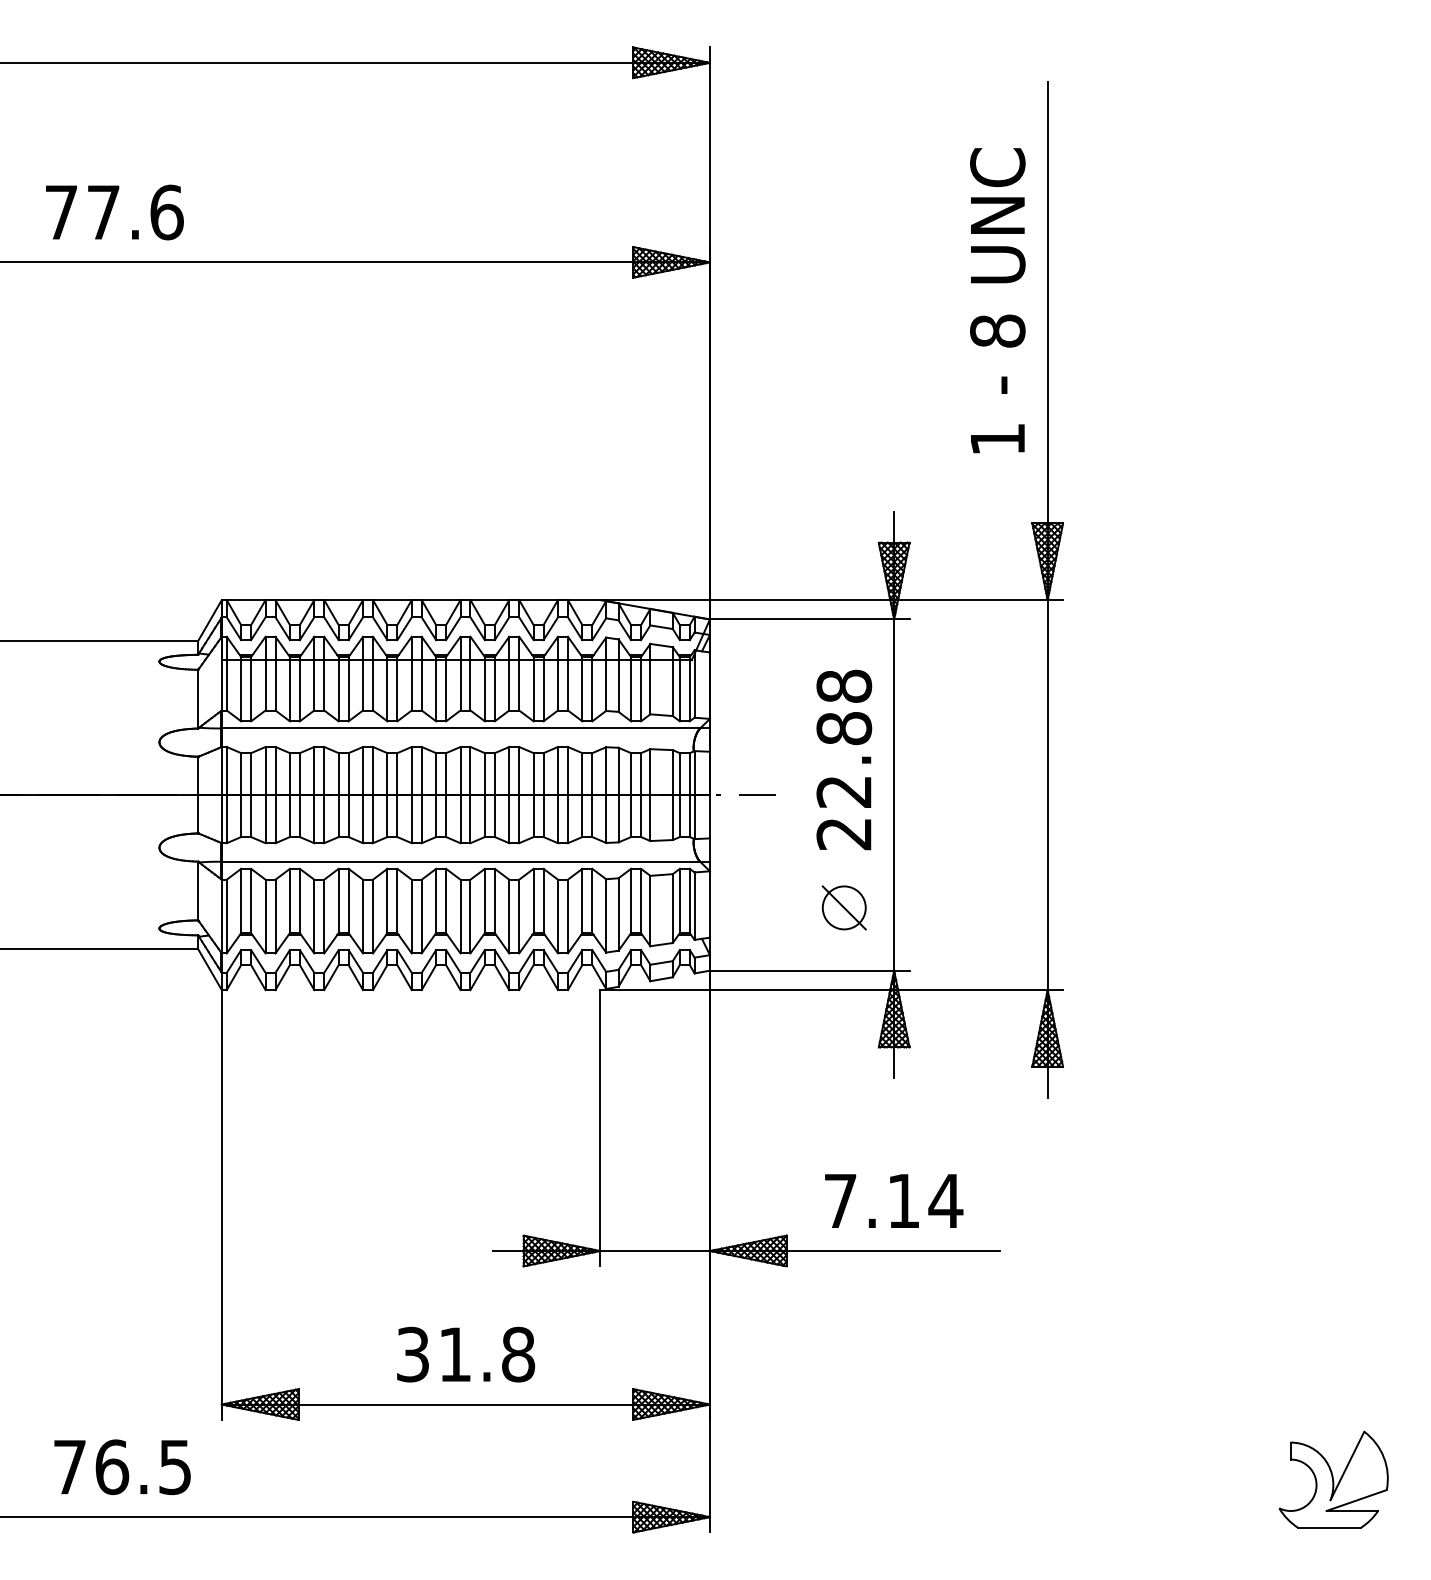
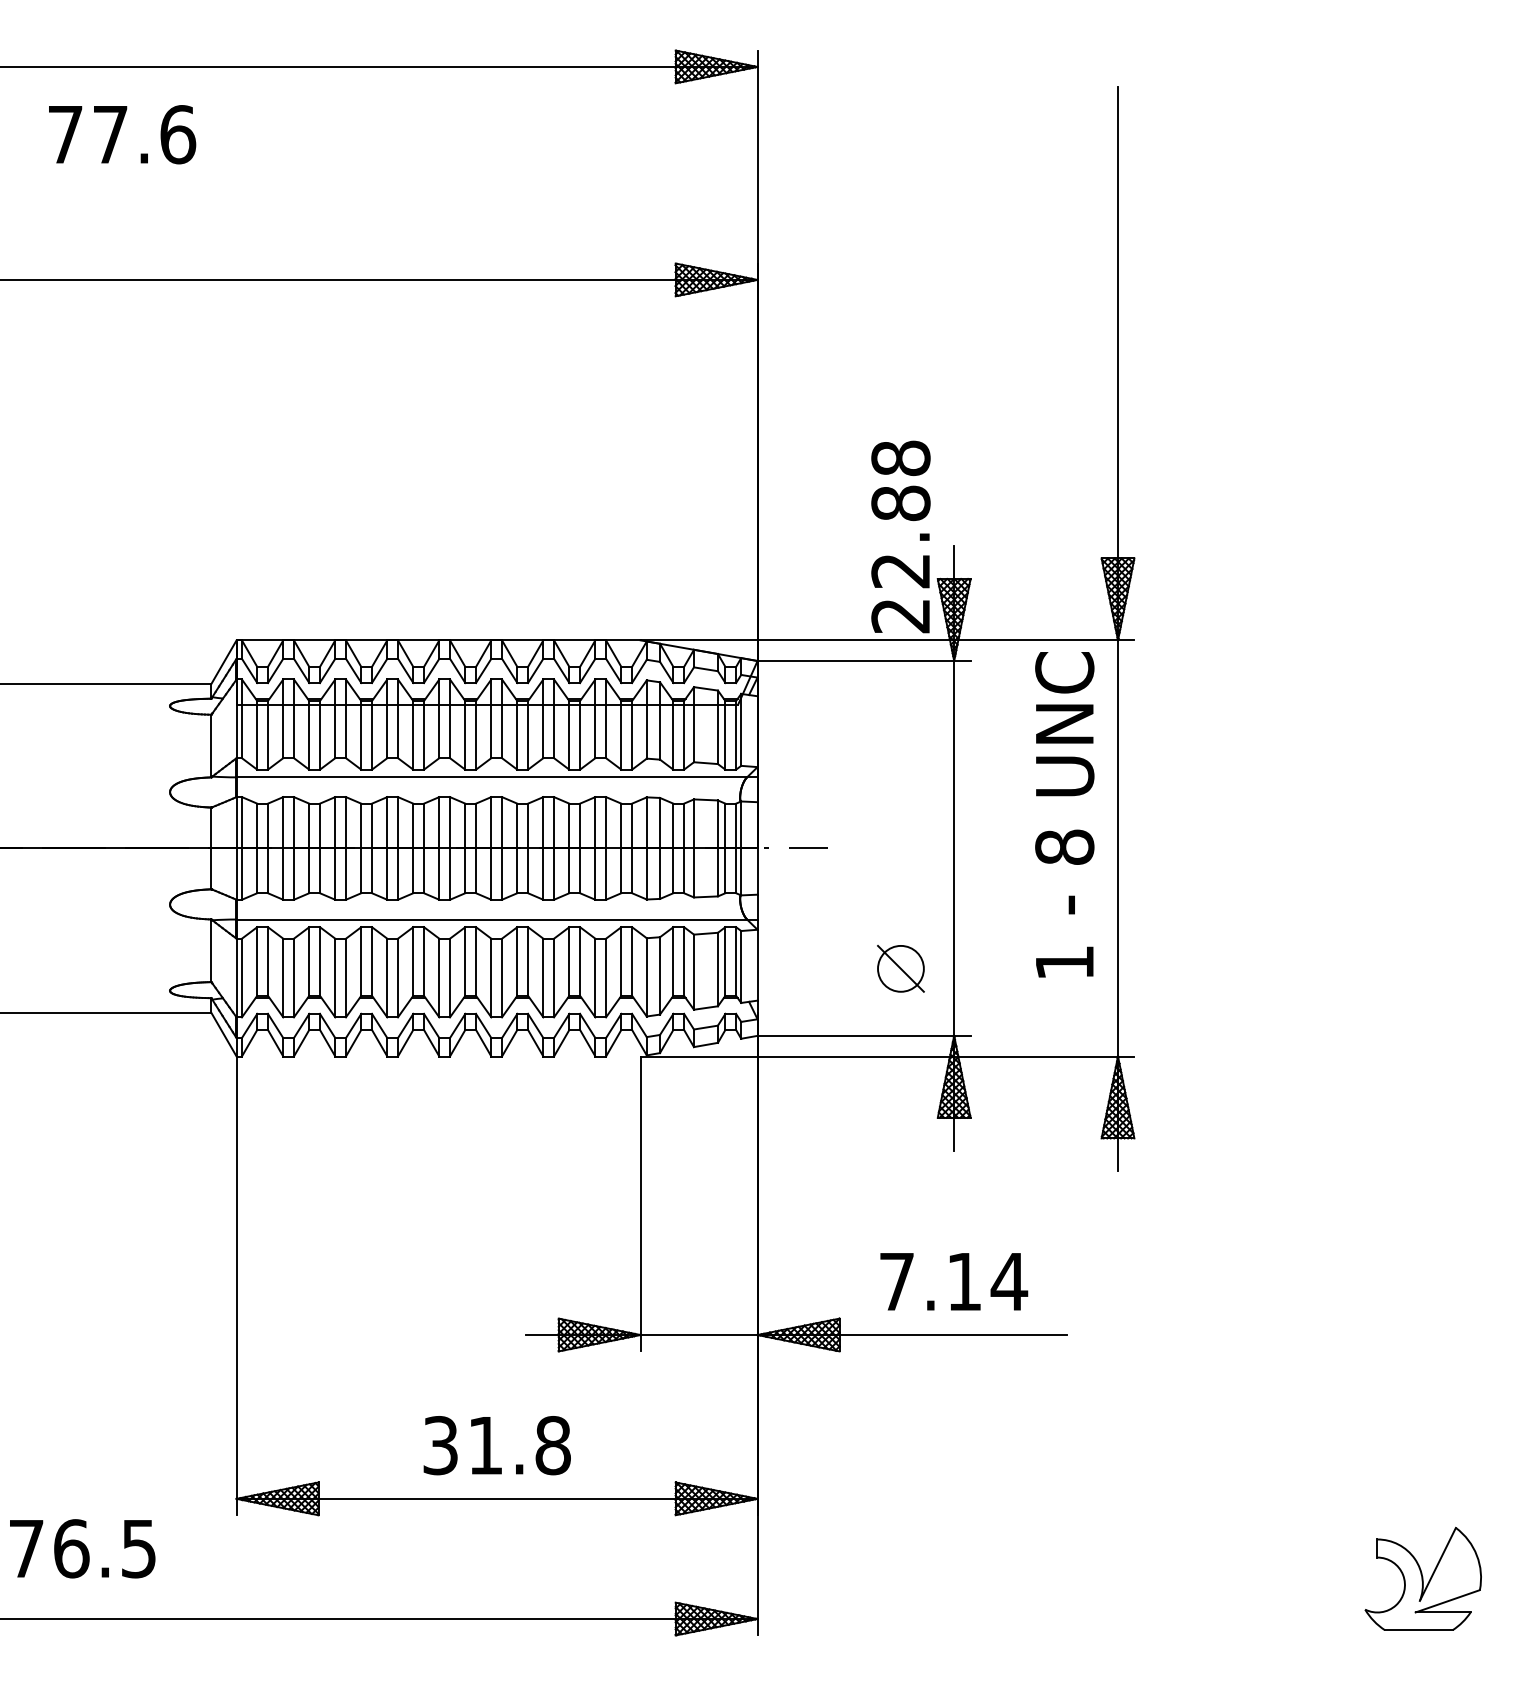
text: (114, 212) -> (122, 134), moved
text: (997, 300) -> (1064, 814), moved
text: (843, 759) -> (900, 536), moved
text: (122, 1466) -> (82, 1548), moved

